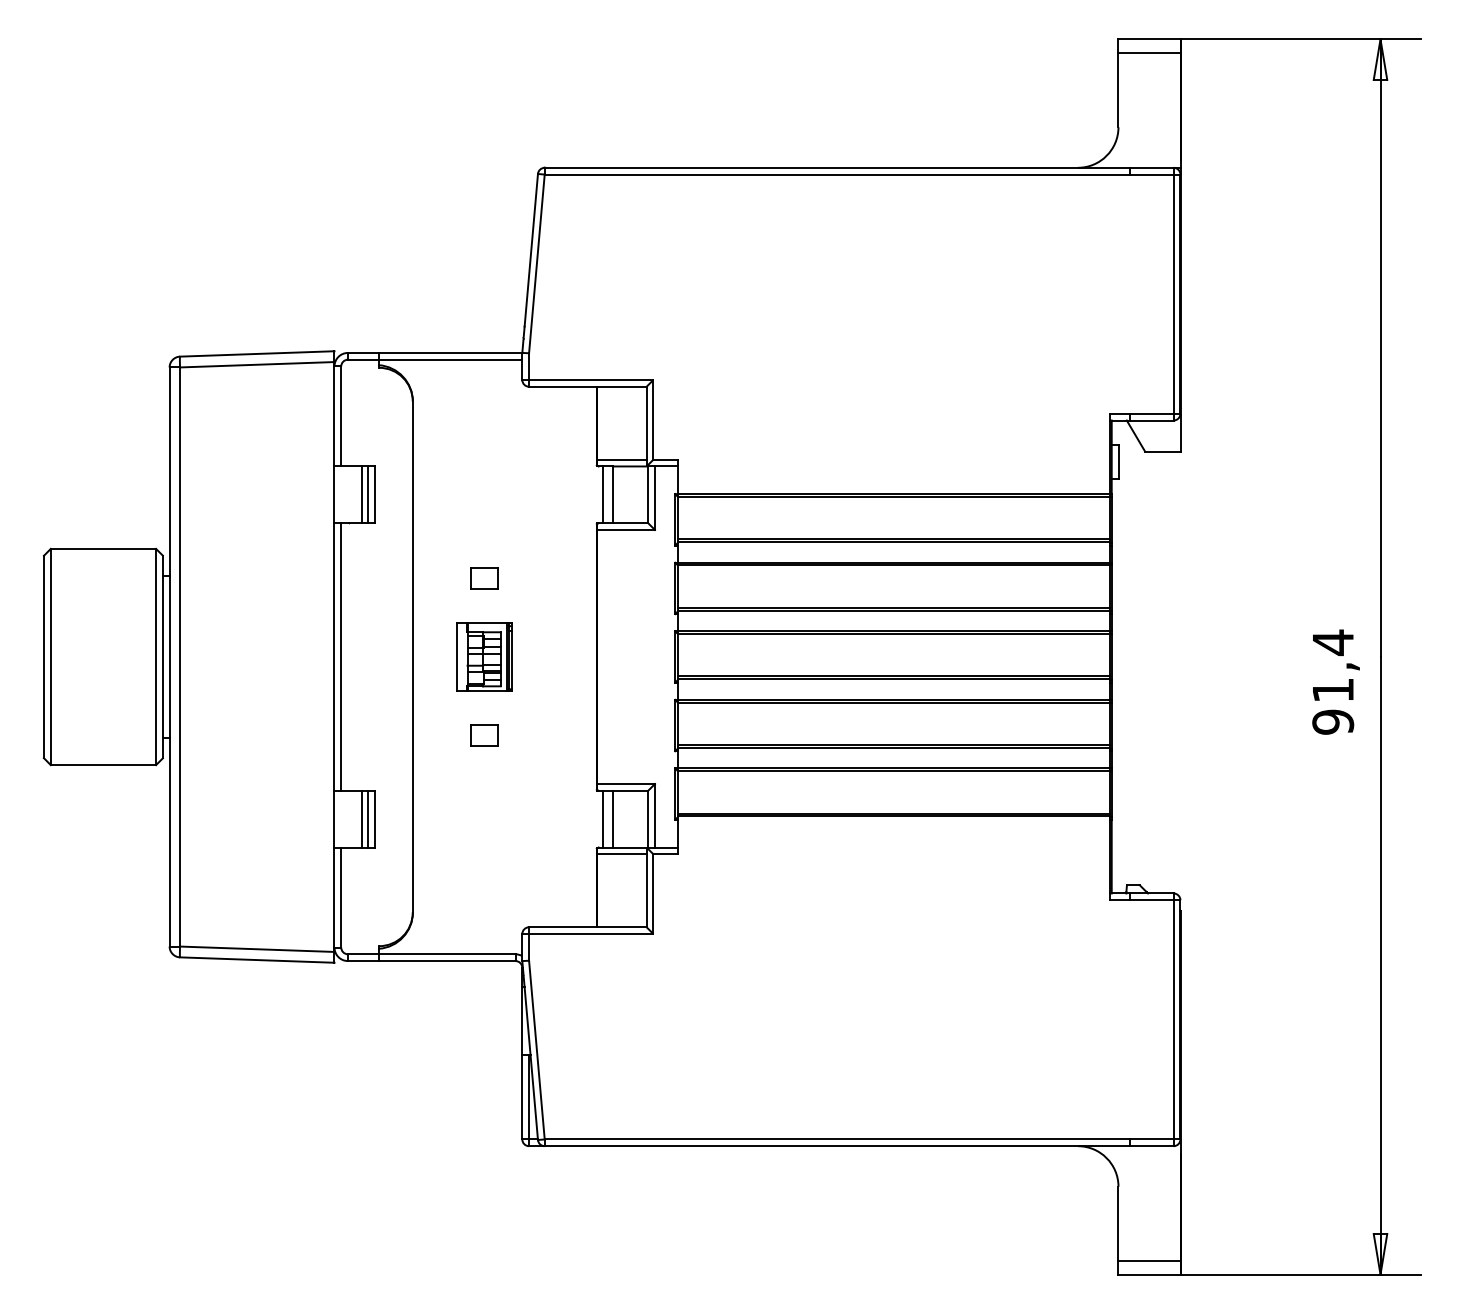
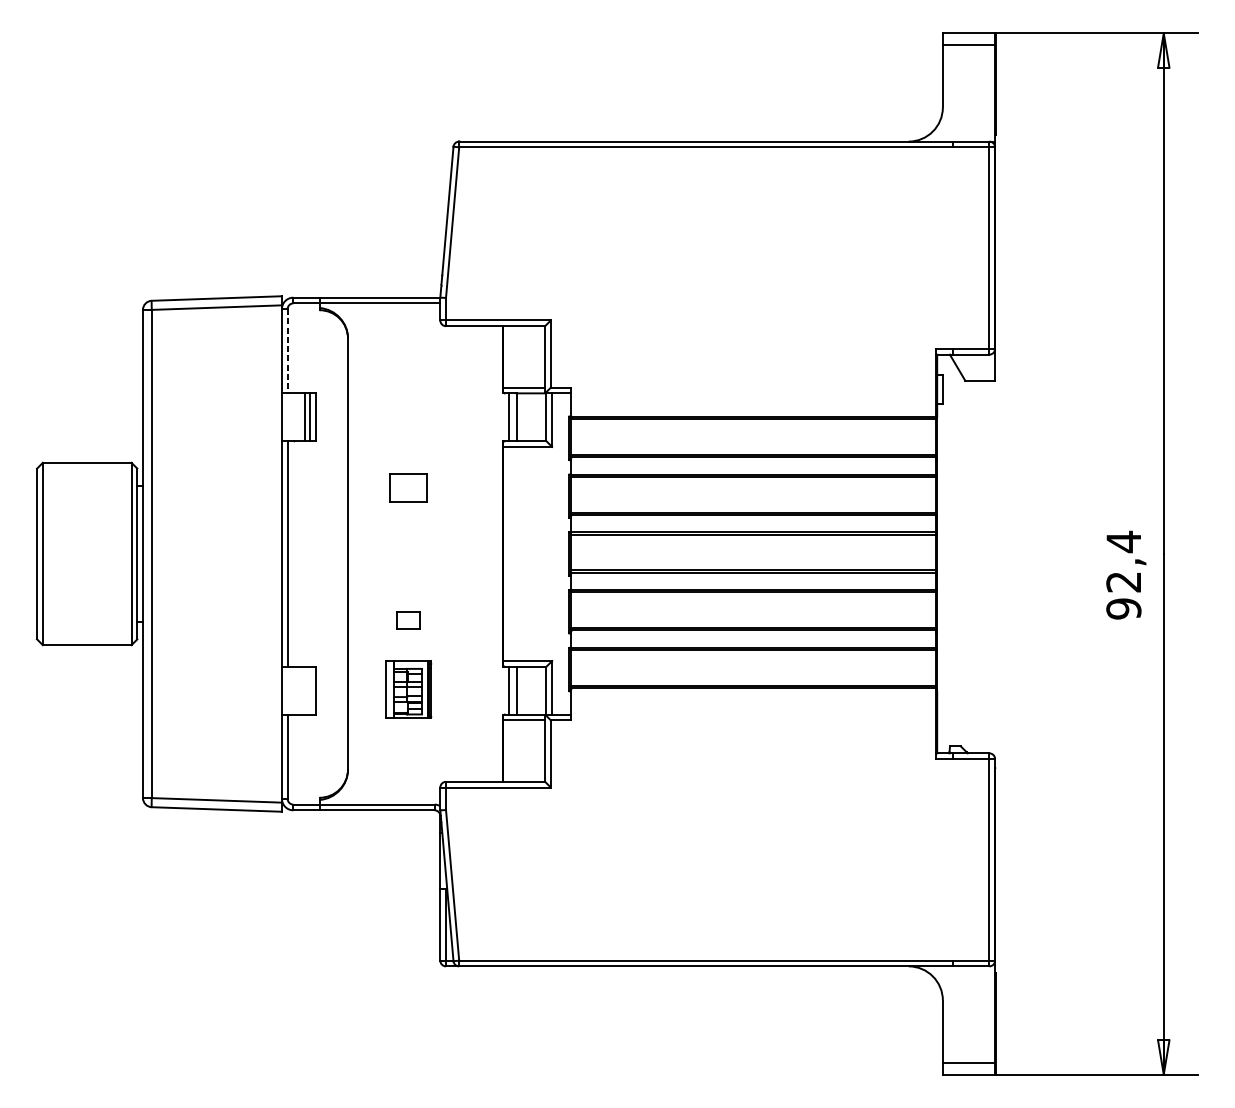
line: (341, 416) -> (287, 351), solid -> dashed
part: (484, 578) -> (408, 487), size x1.6
part: (484, 656) -> (408, 689), moved
text: (1332, 690) -> (1123, 582), 91,4 -> 92,4
line: (361, 818) -> (304, 690), removed
line: (368, 818) -> (310, 690), removed

